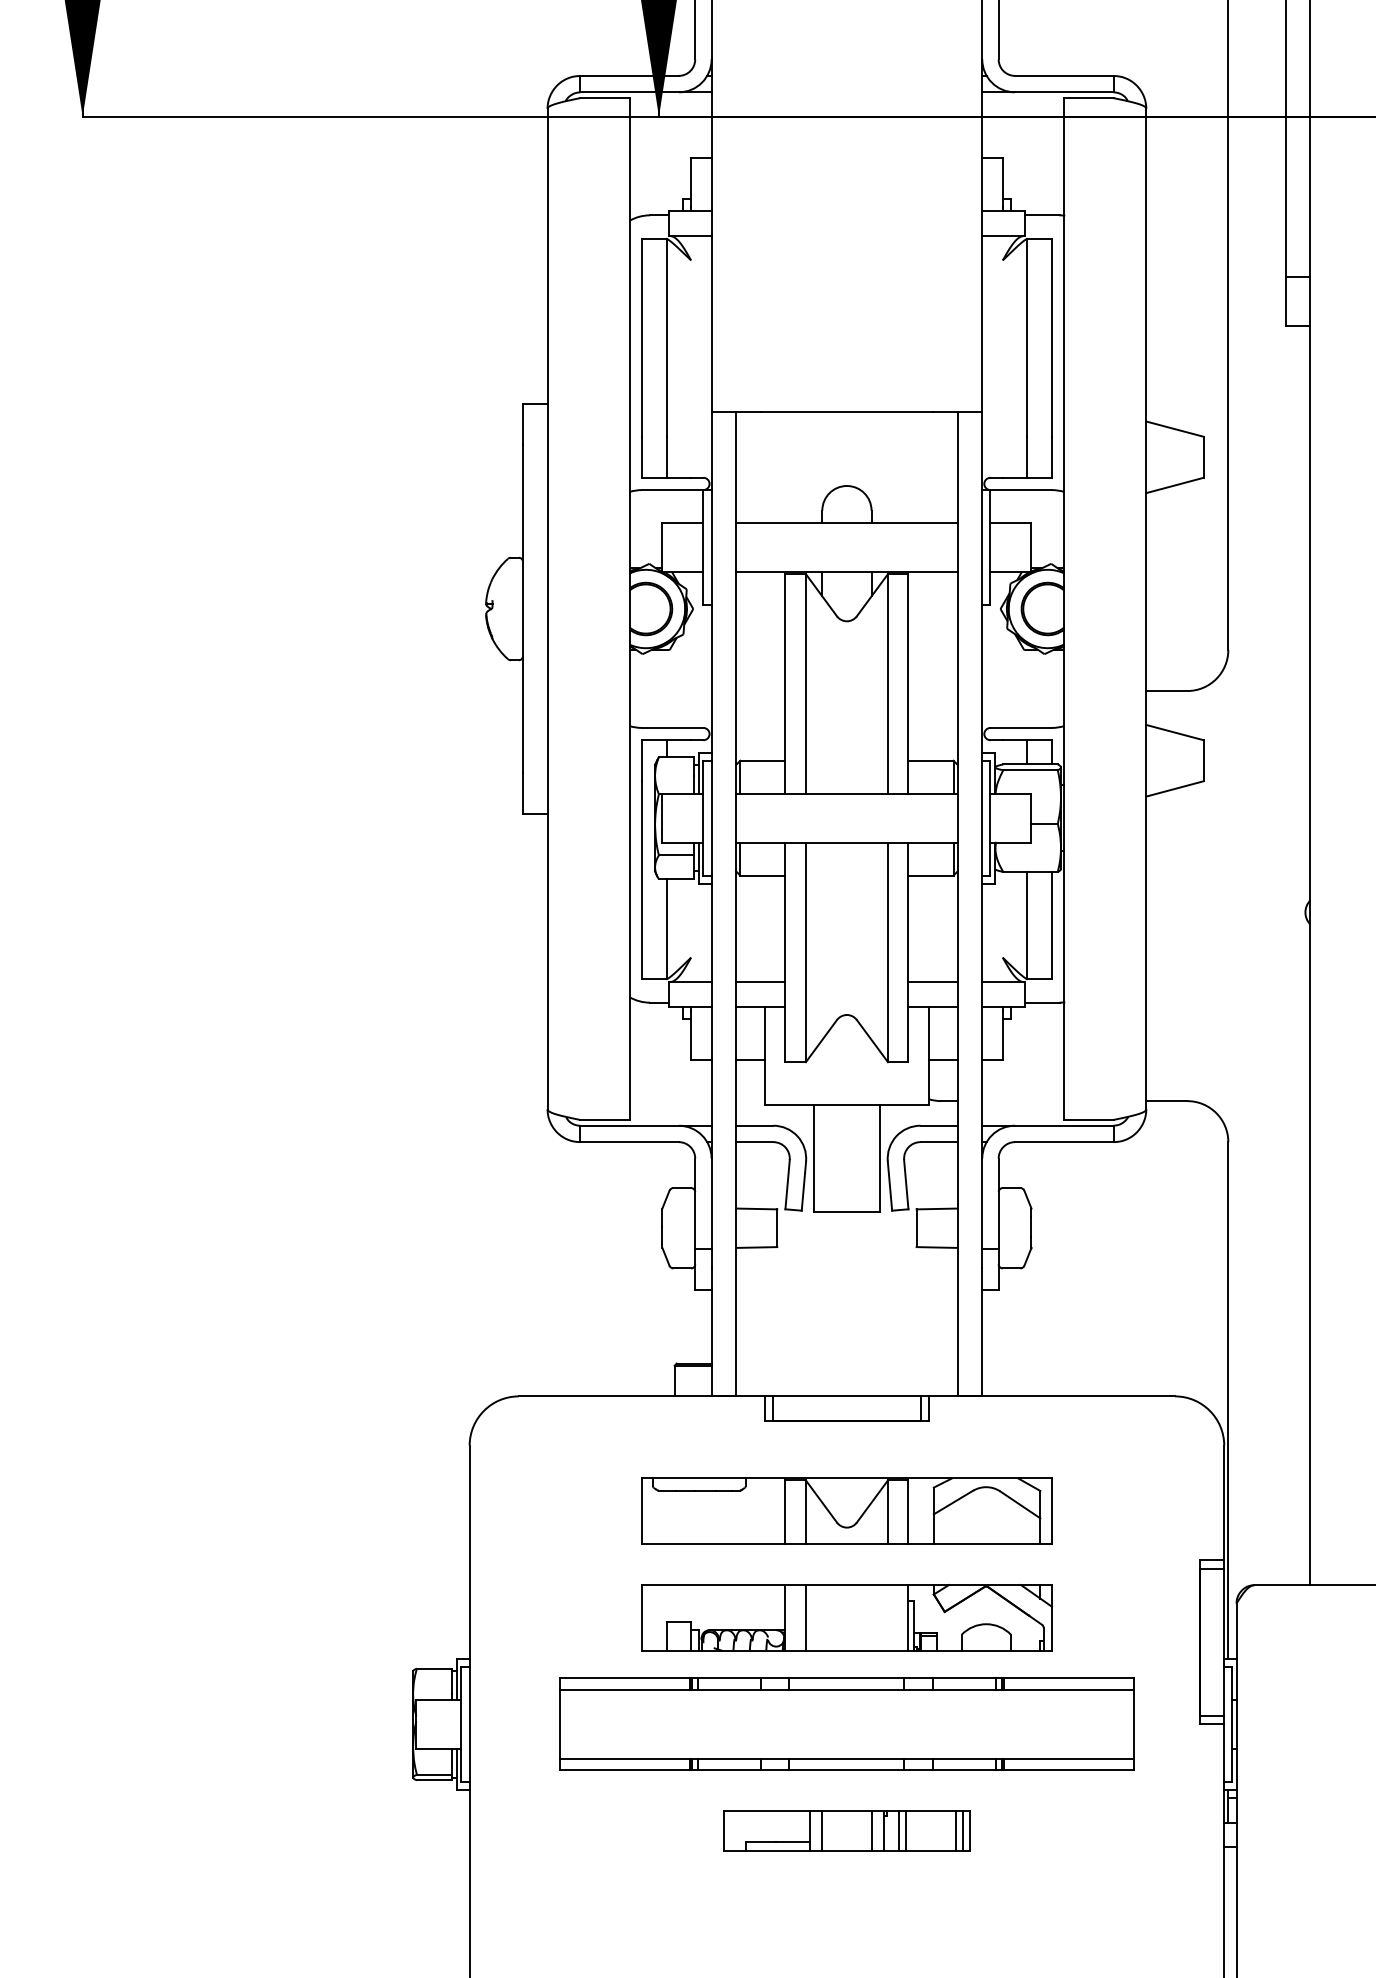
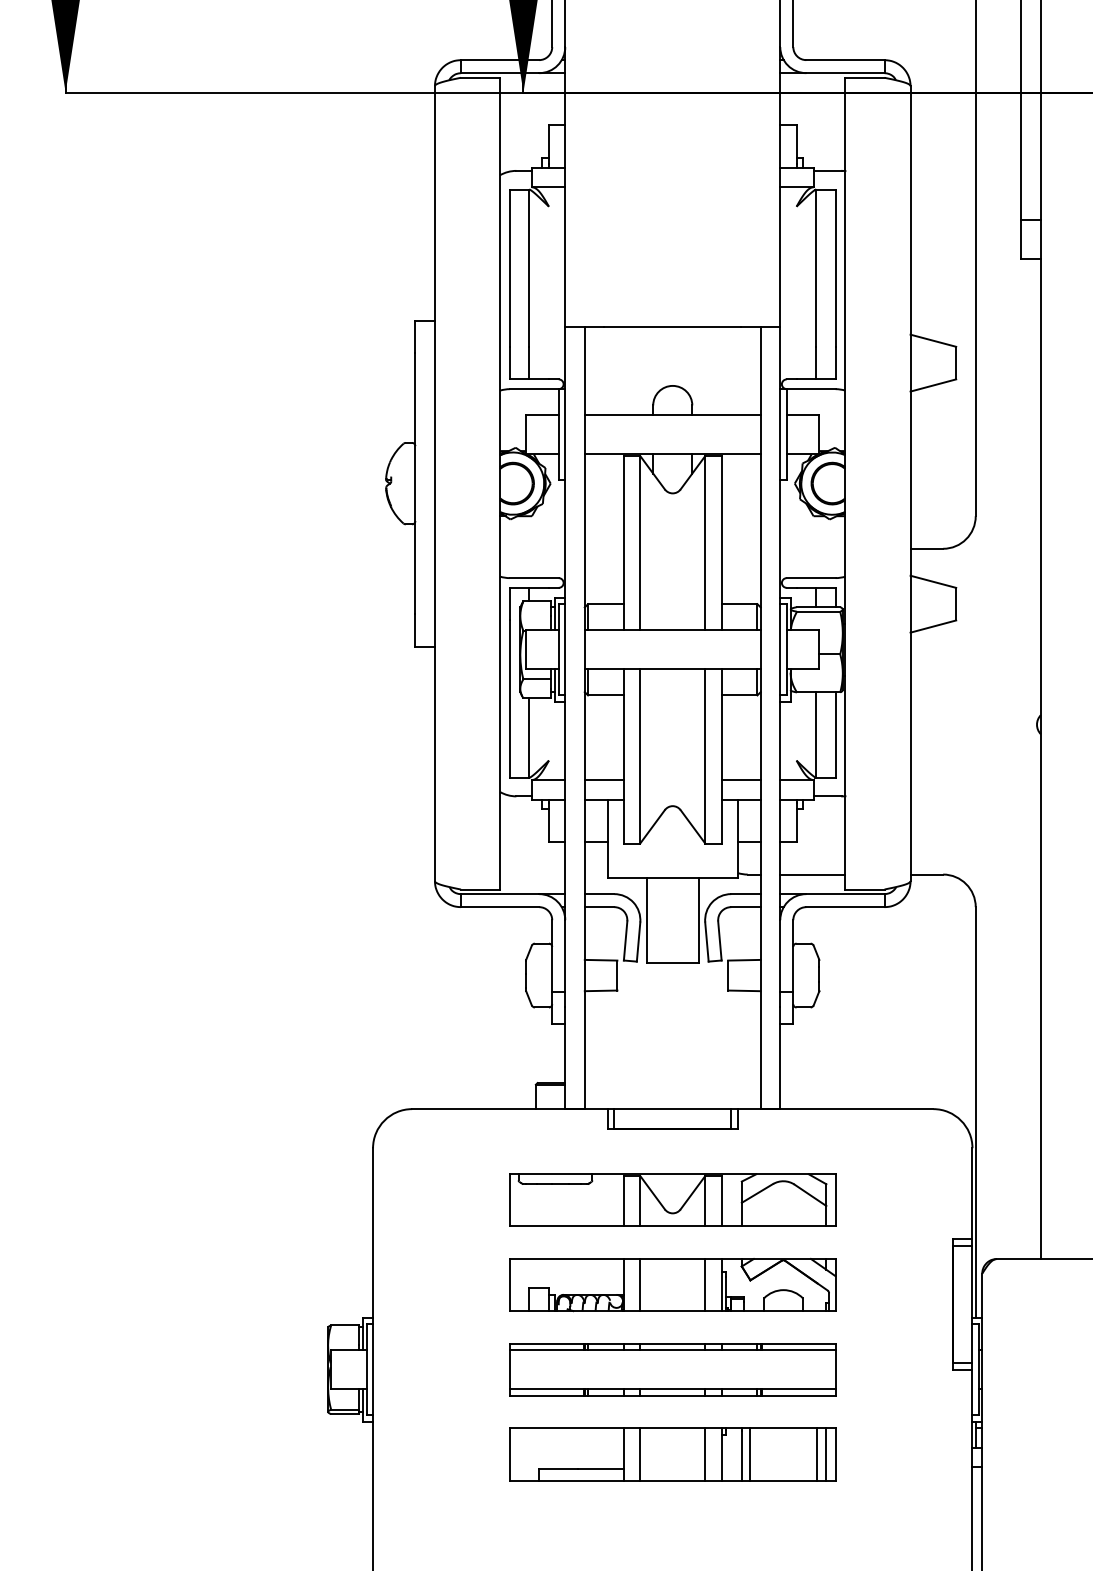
line: (1022, 1101) -> (812, 874), added
line: (888, 1617) -> (705, 1284), added
part: (846, 1724) -> (672, 1369), size x0.71
part: (846, 1831) -> (672, 1454), size x1.67

